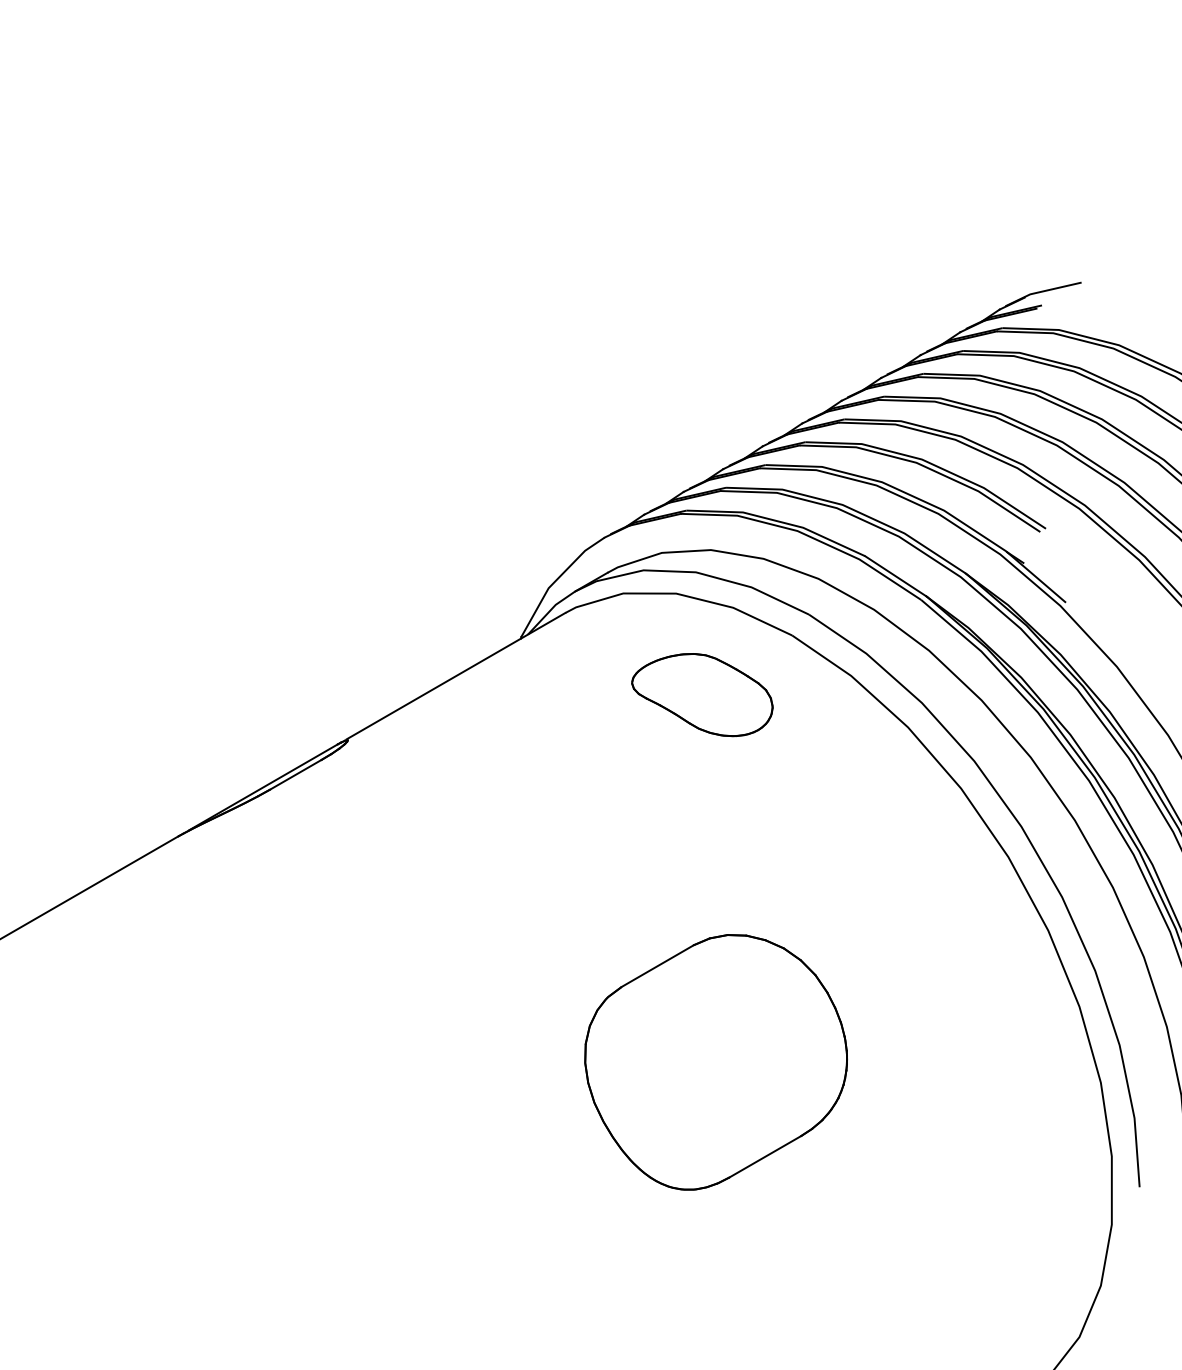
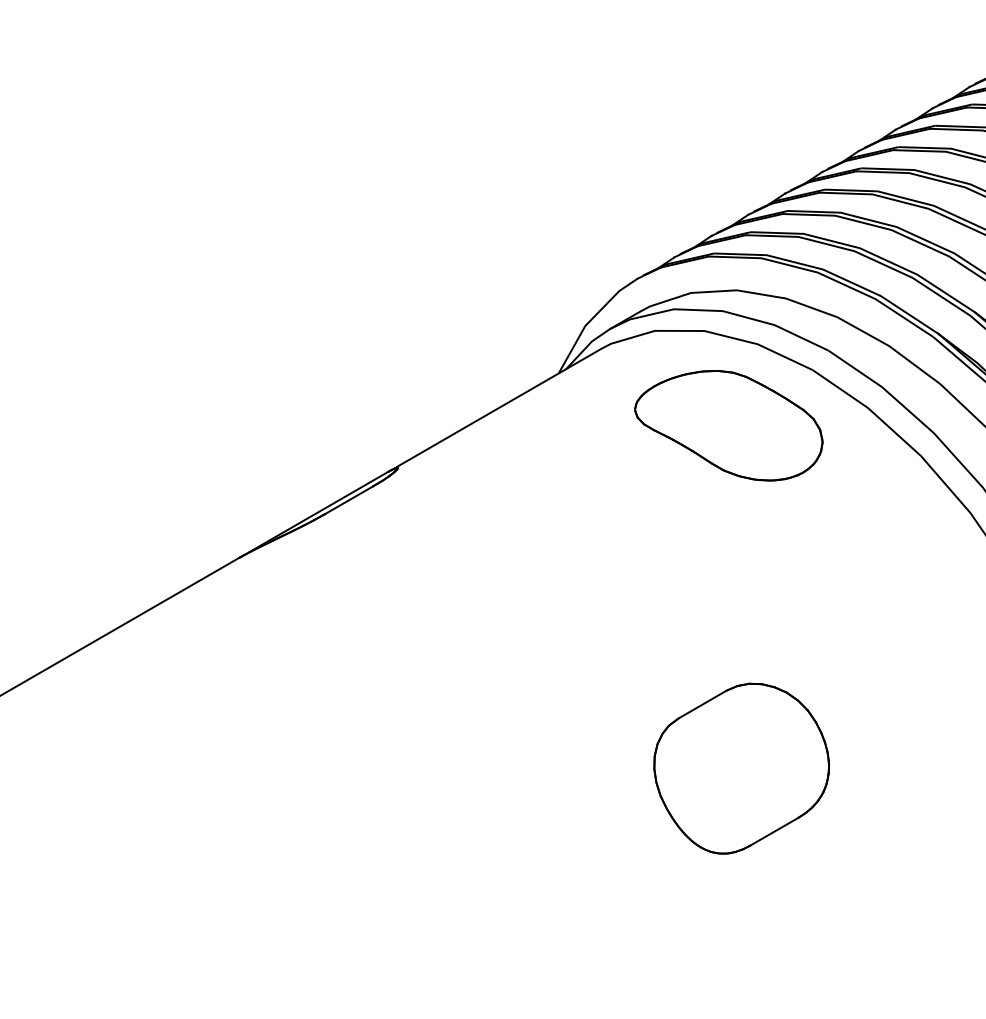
part: (702, 694) -> (728, 425), size x1.43
part: (715, 1062) -> (741, 768), size x0.71

